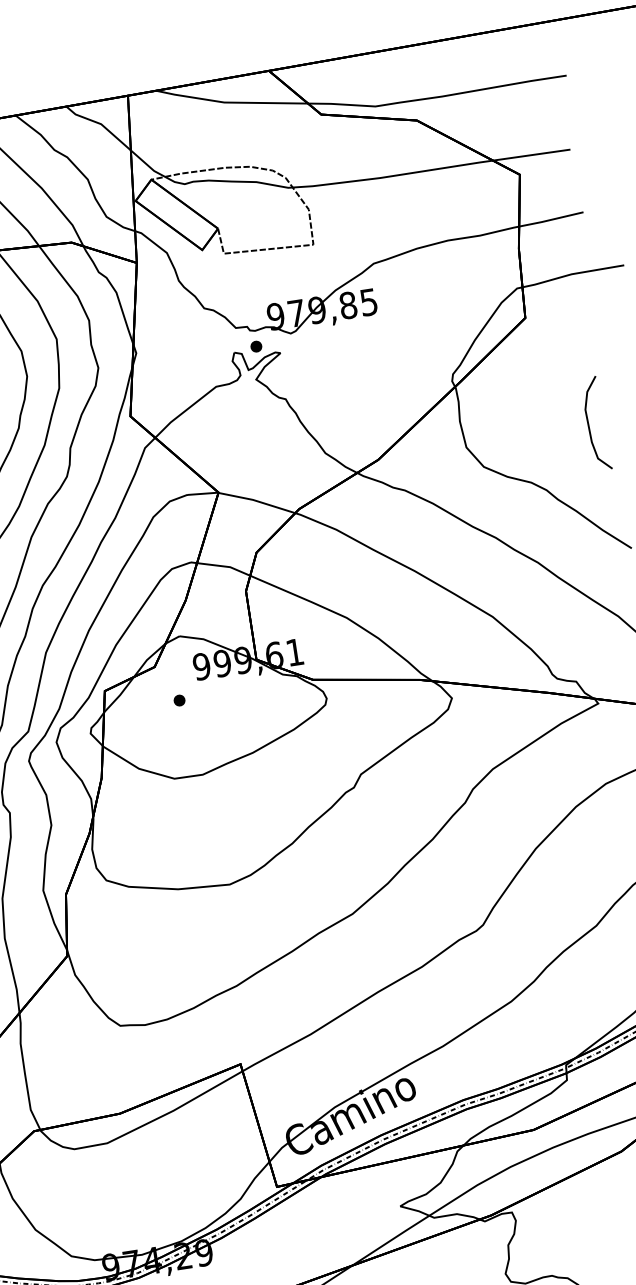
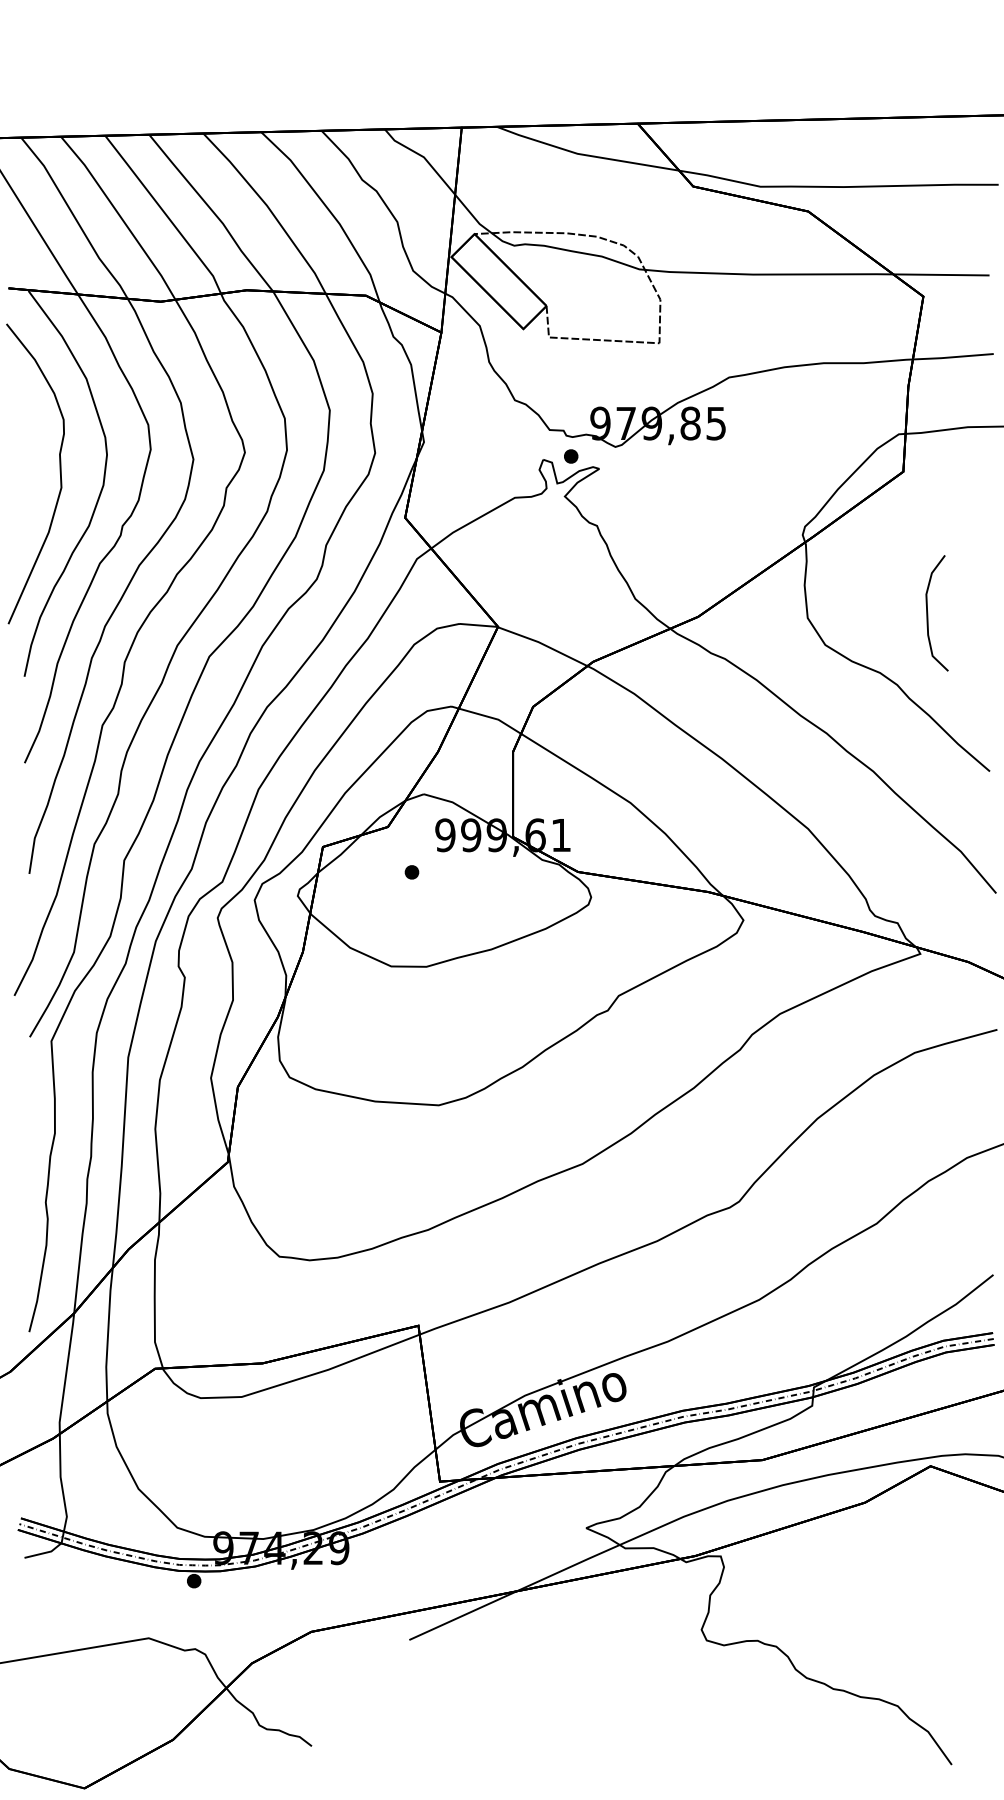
curve: (589, 424) -> (928, 613), moved

